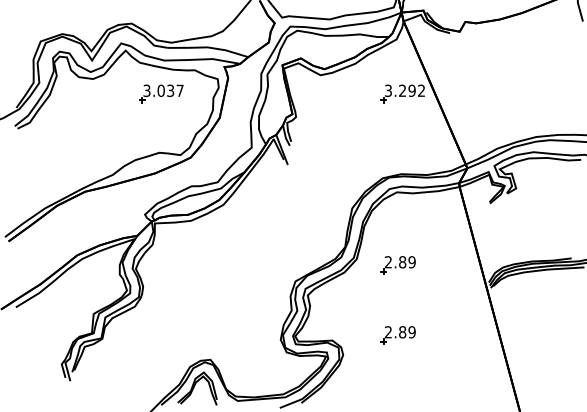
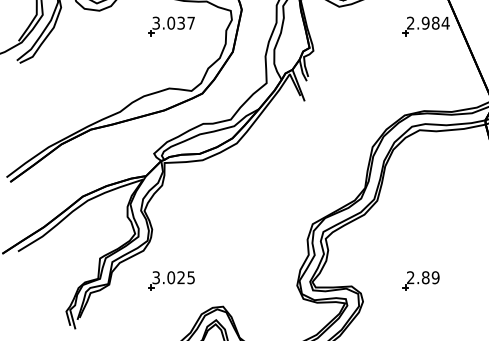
text: (405, 90) -> (428, 22), 3.292 -> 2.984
part: (397, 265) -> (420, 207), removed
part: (161, 335) -> (171, 281), added

